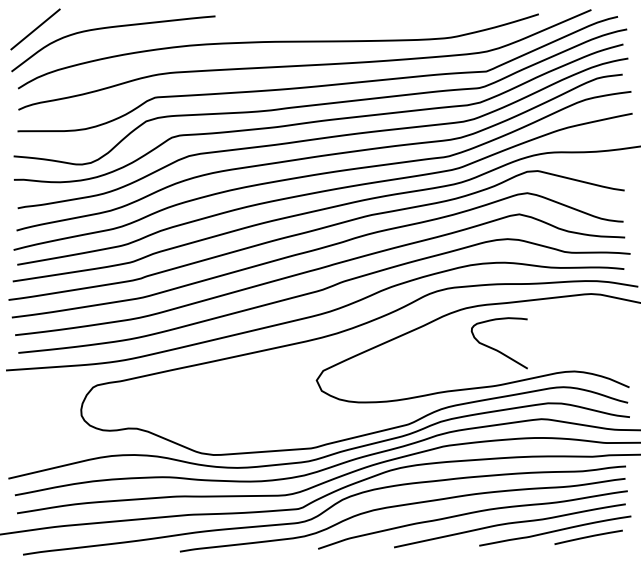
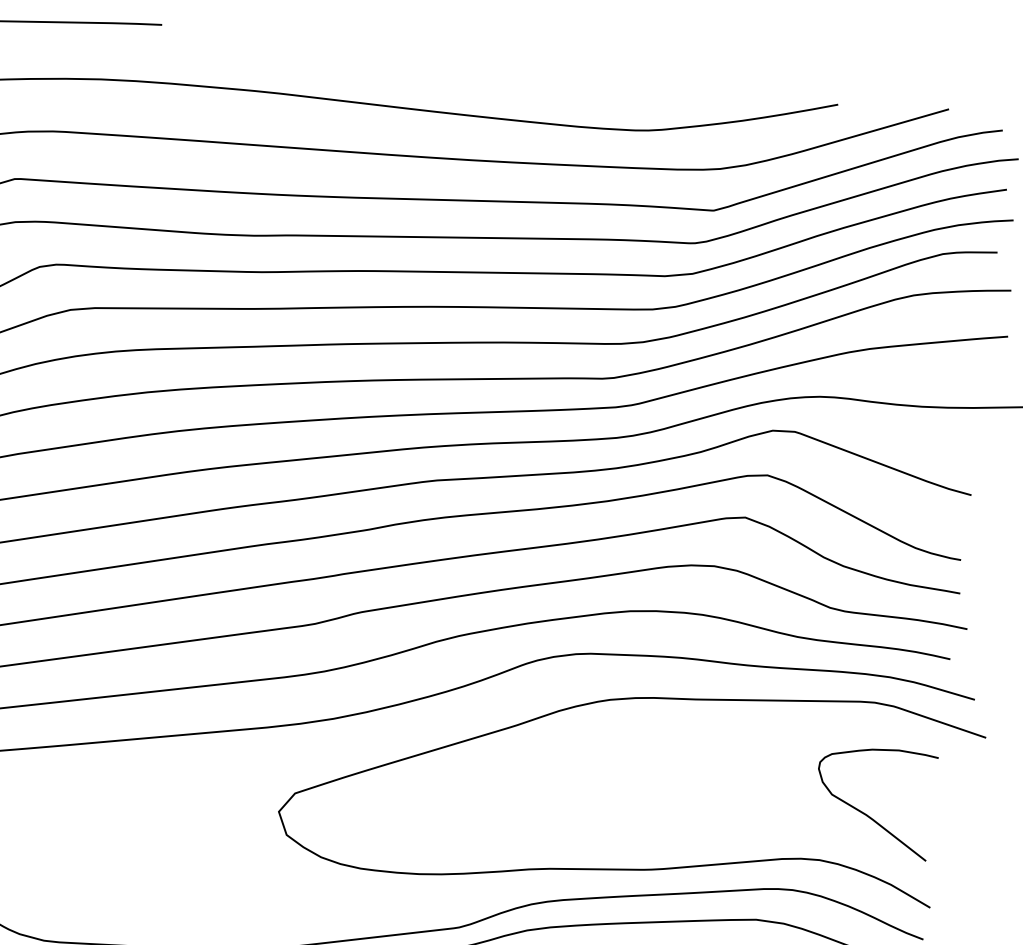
curve: (495, 348) -> (863, 810), moved

